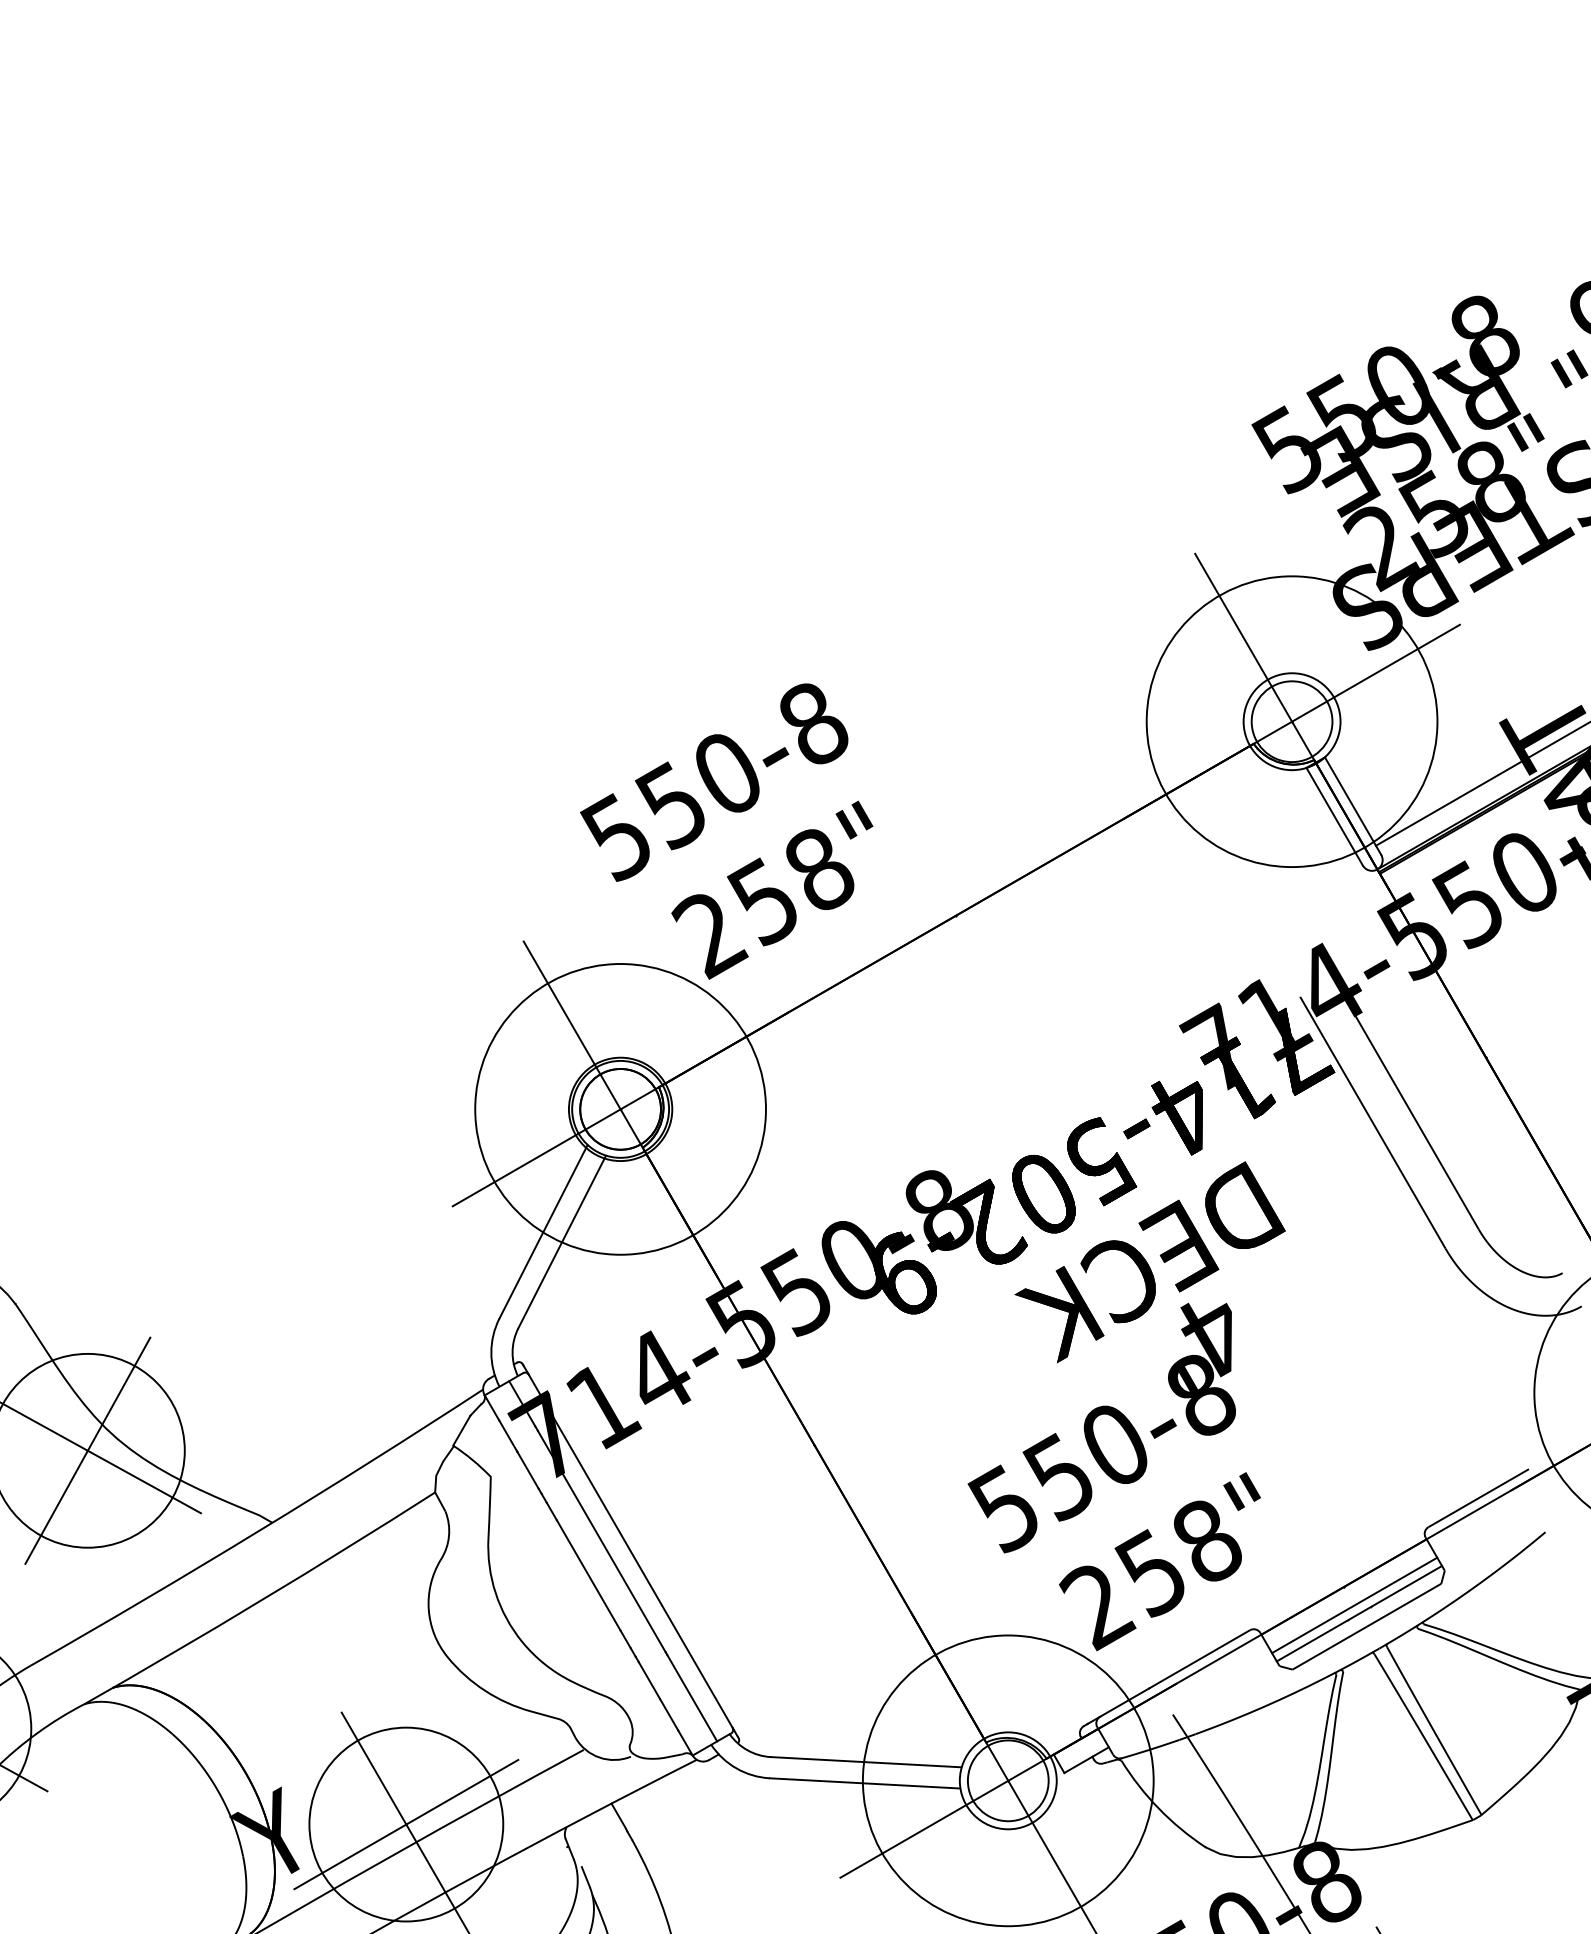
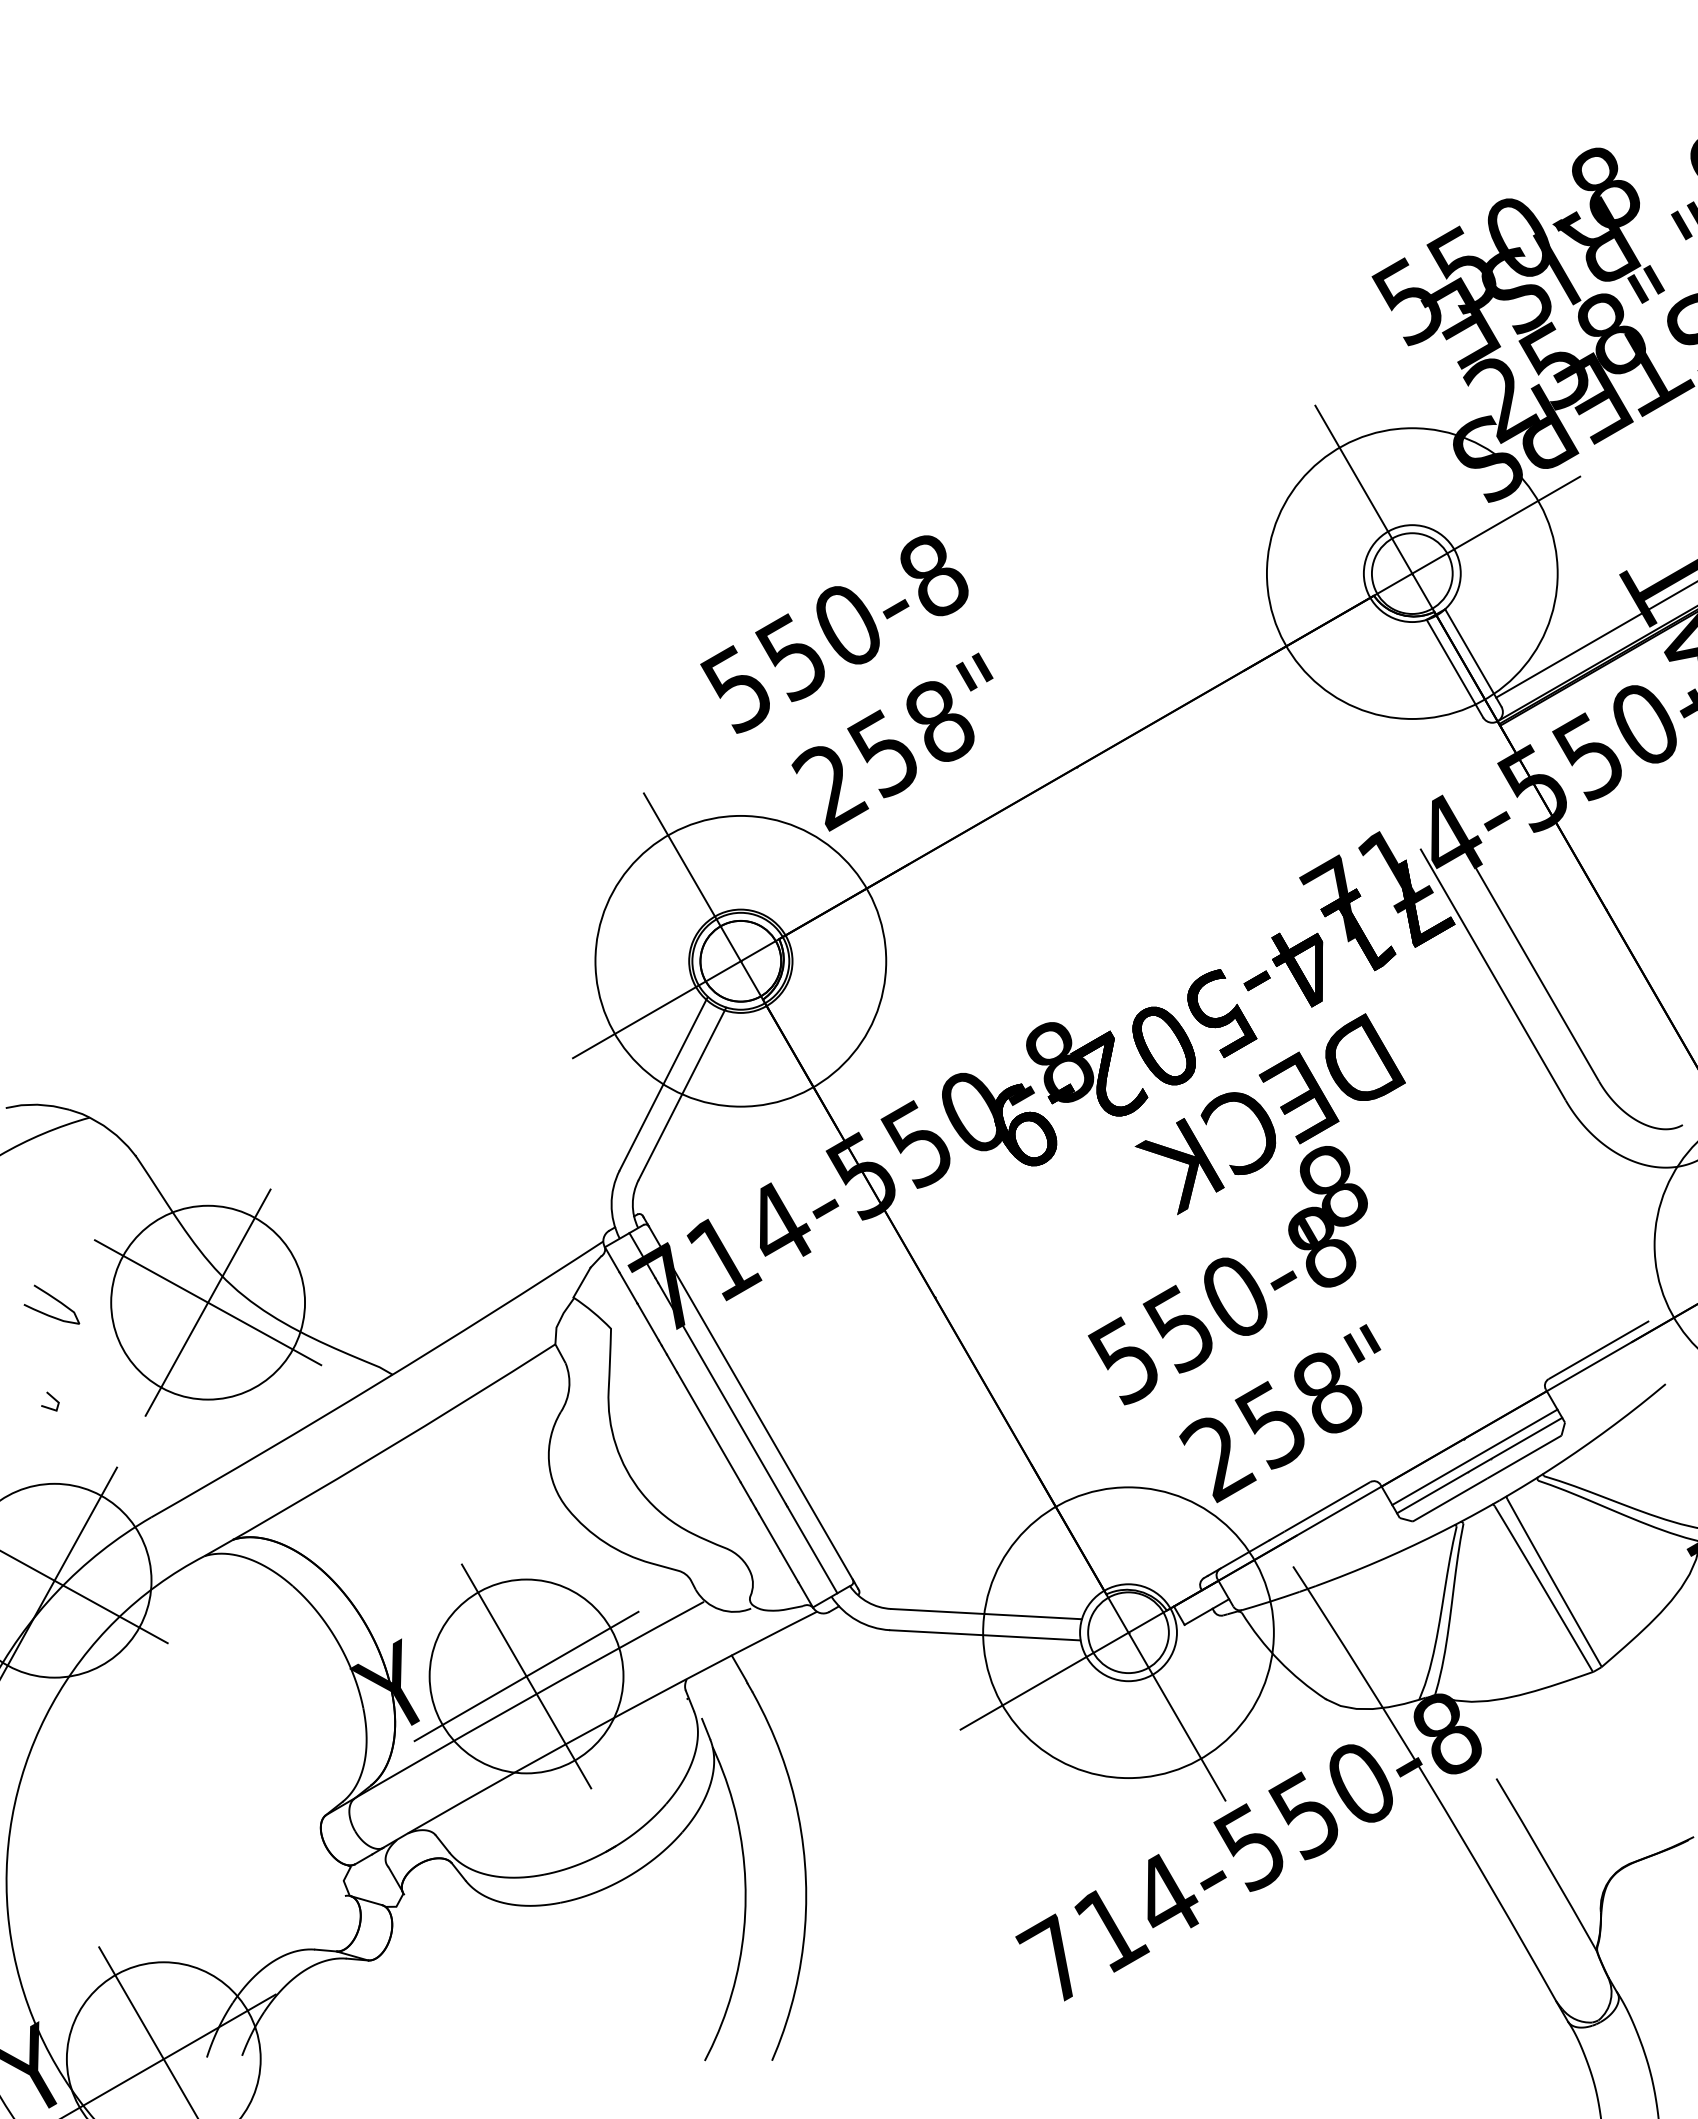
text: (1213, 1335) -> (1333, 1187), 4' -> 8'

